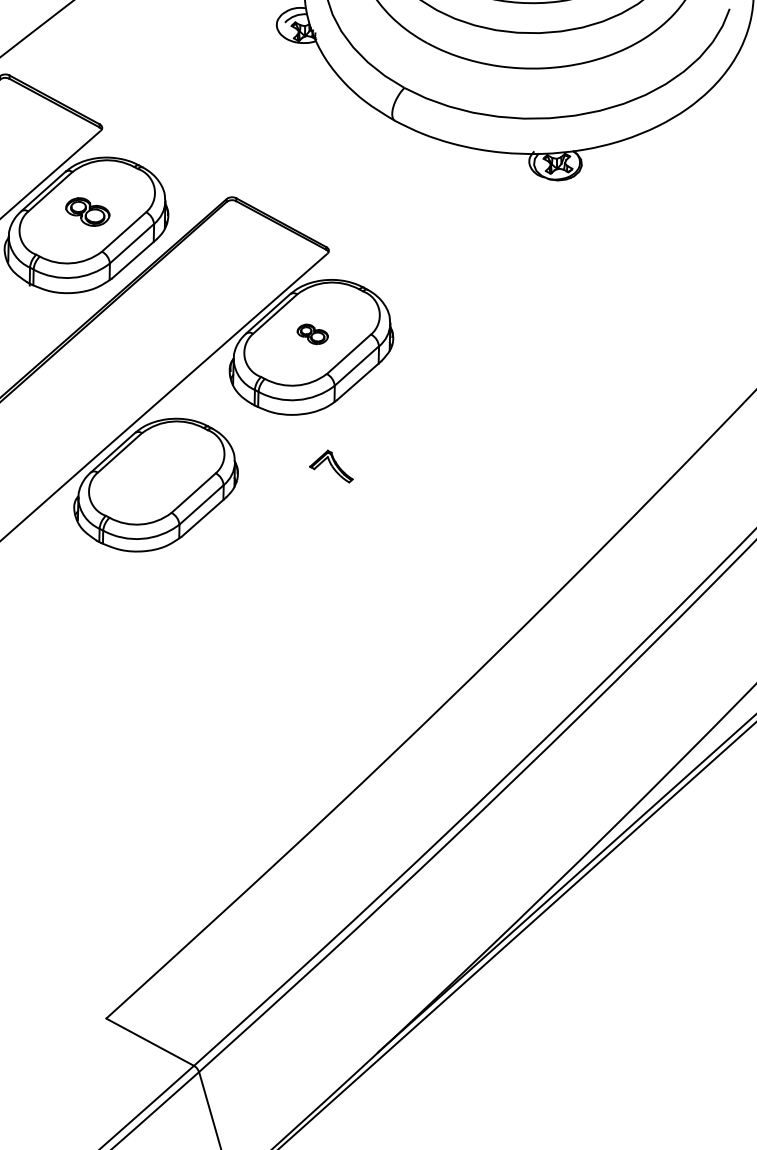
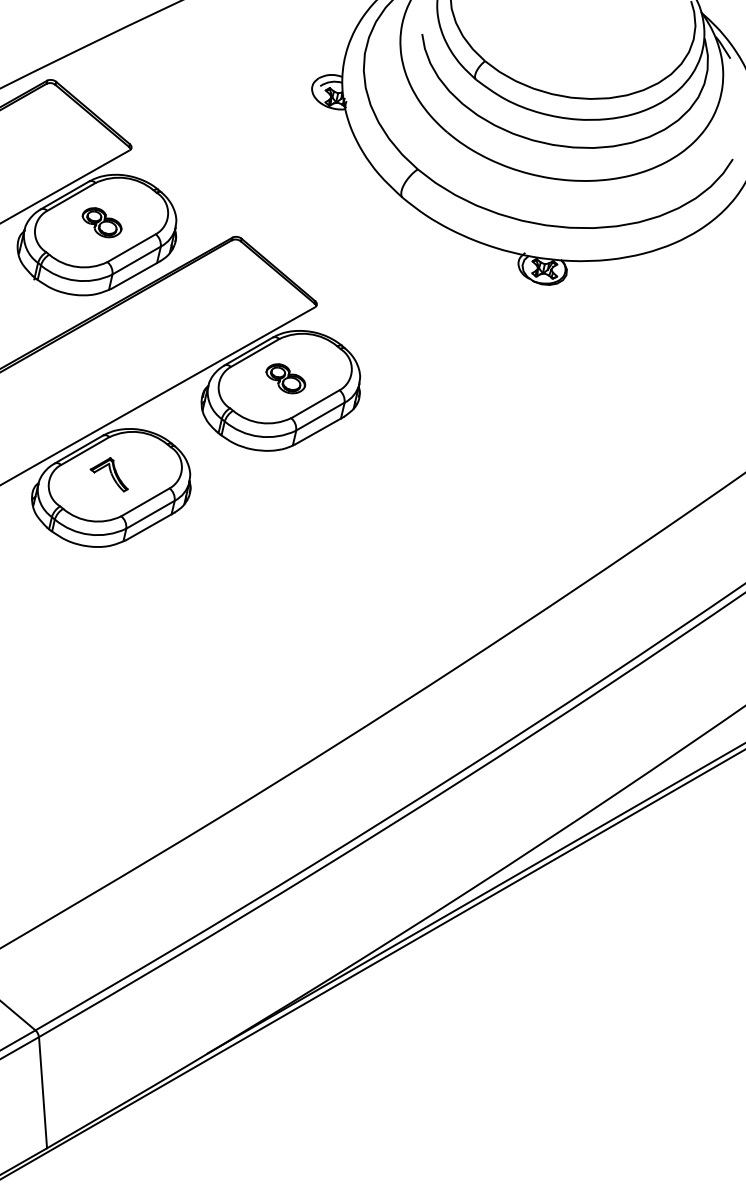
part: (312, 334) -> (285, 378), size x1.43
part: (329, 468) -> (108, 474), moved

